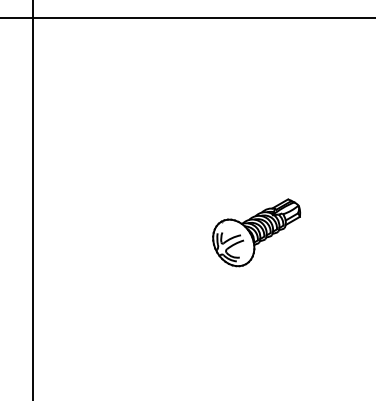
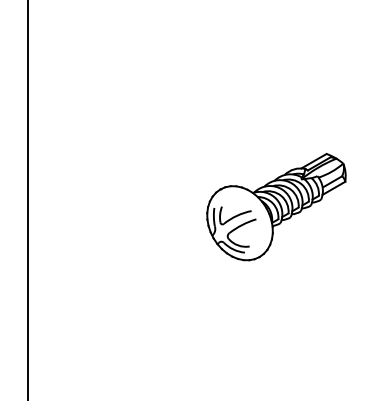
part: (256, 232) -> (276, 206), size x1.43

